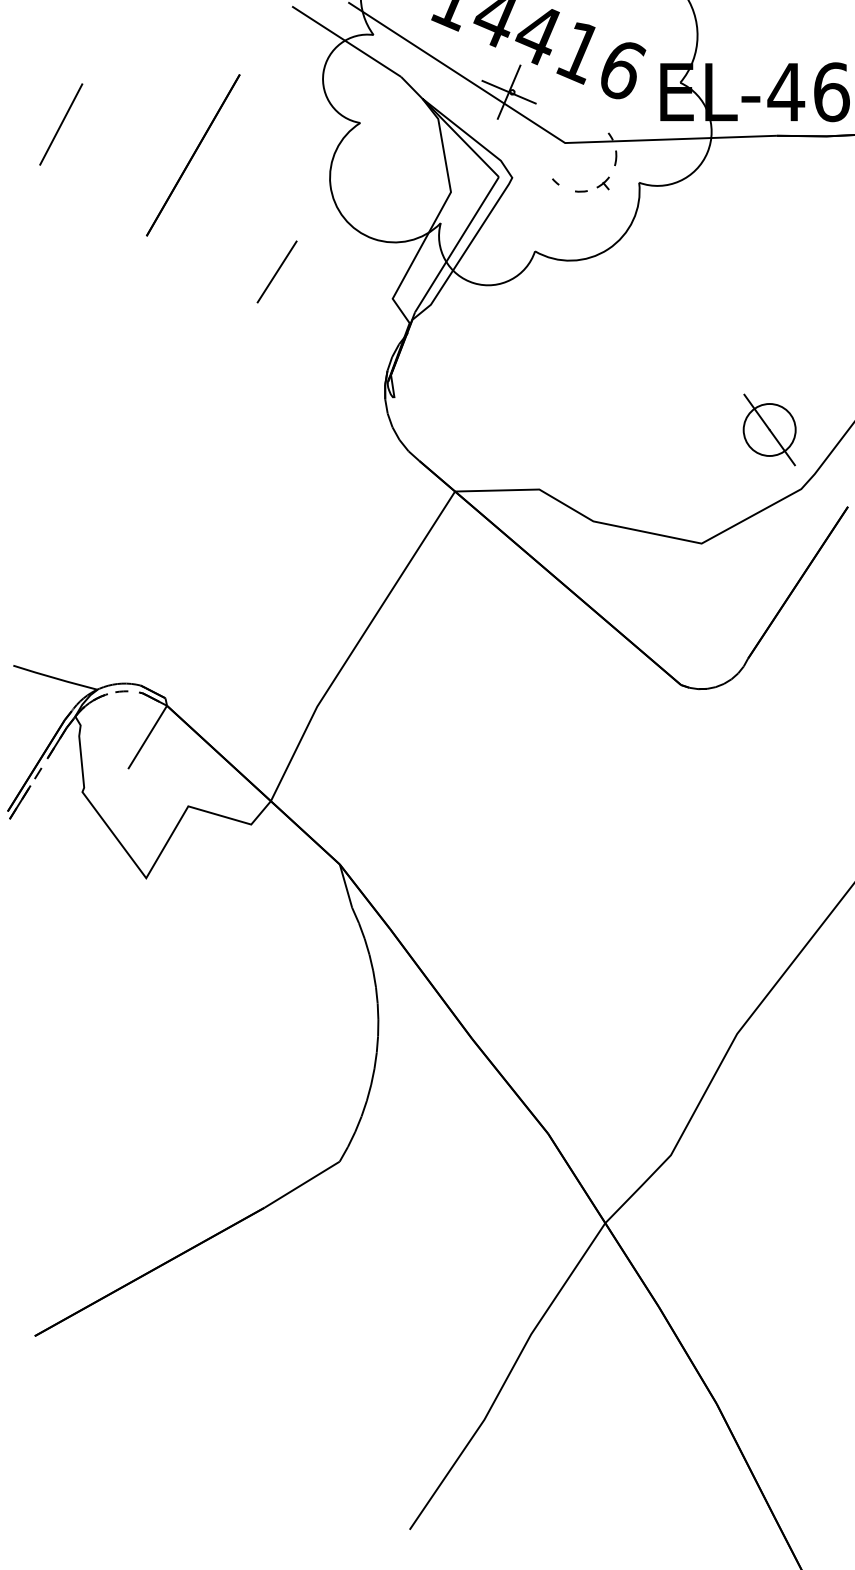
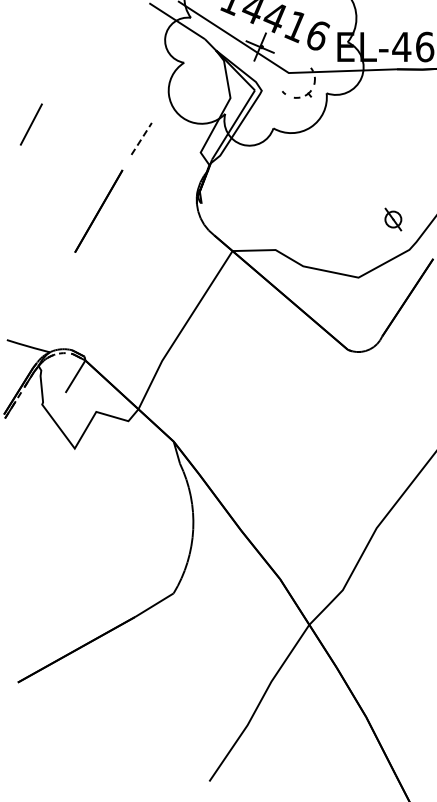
line: (59, 124) -> (30, 124), moved
line: (192, 153) -> (98, 210), moved
line: (276, 271) -> (141, 138), solid -> dashed
part: (770, 429) -> (393, 219), size x0.6

